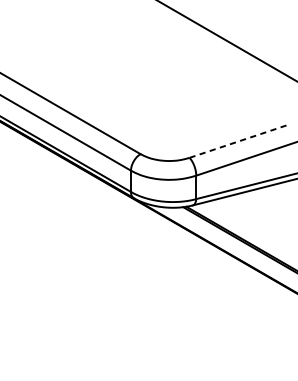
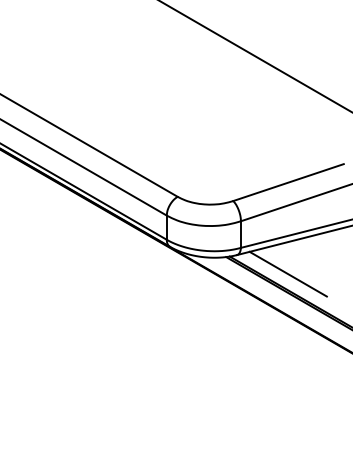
line: (239, 141) -> (289, 182), dashed -> solid
line: (237, 221) -> (287, 273), added

